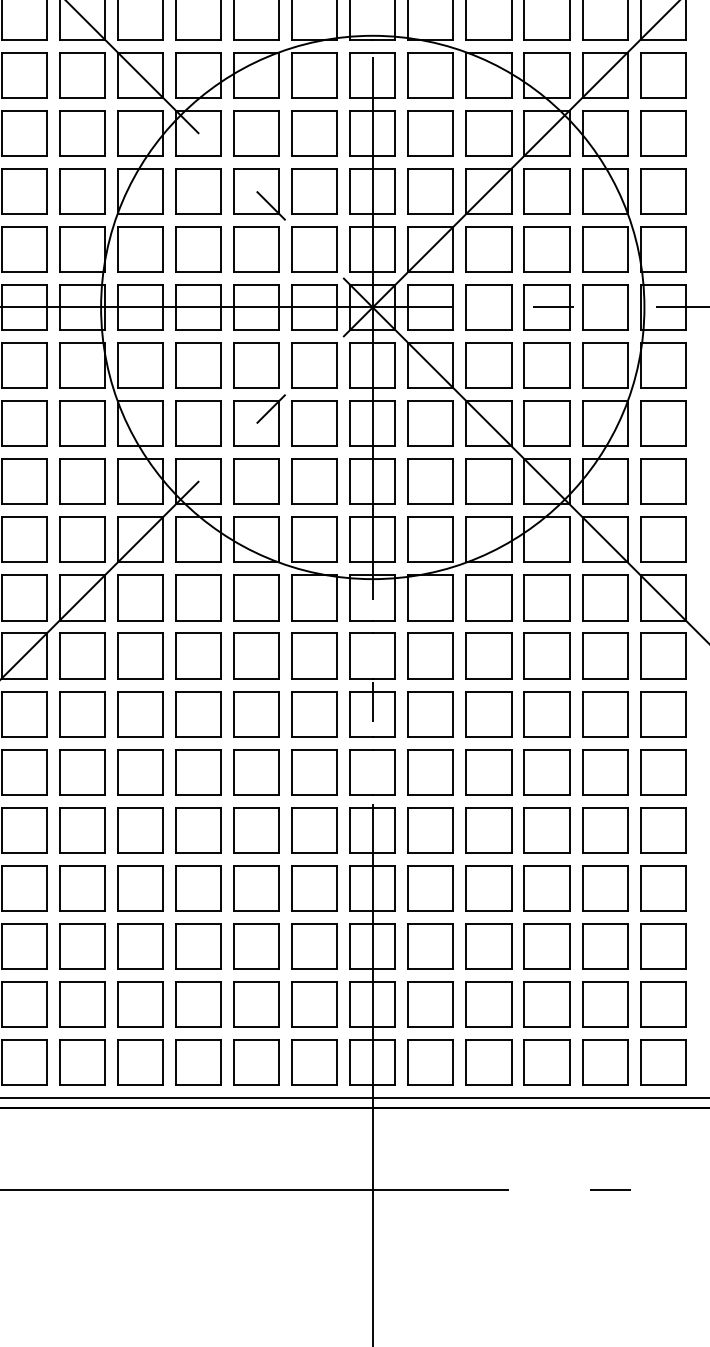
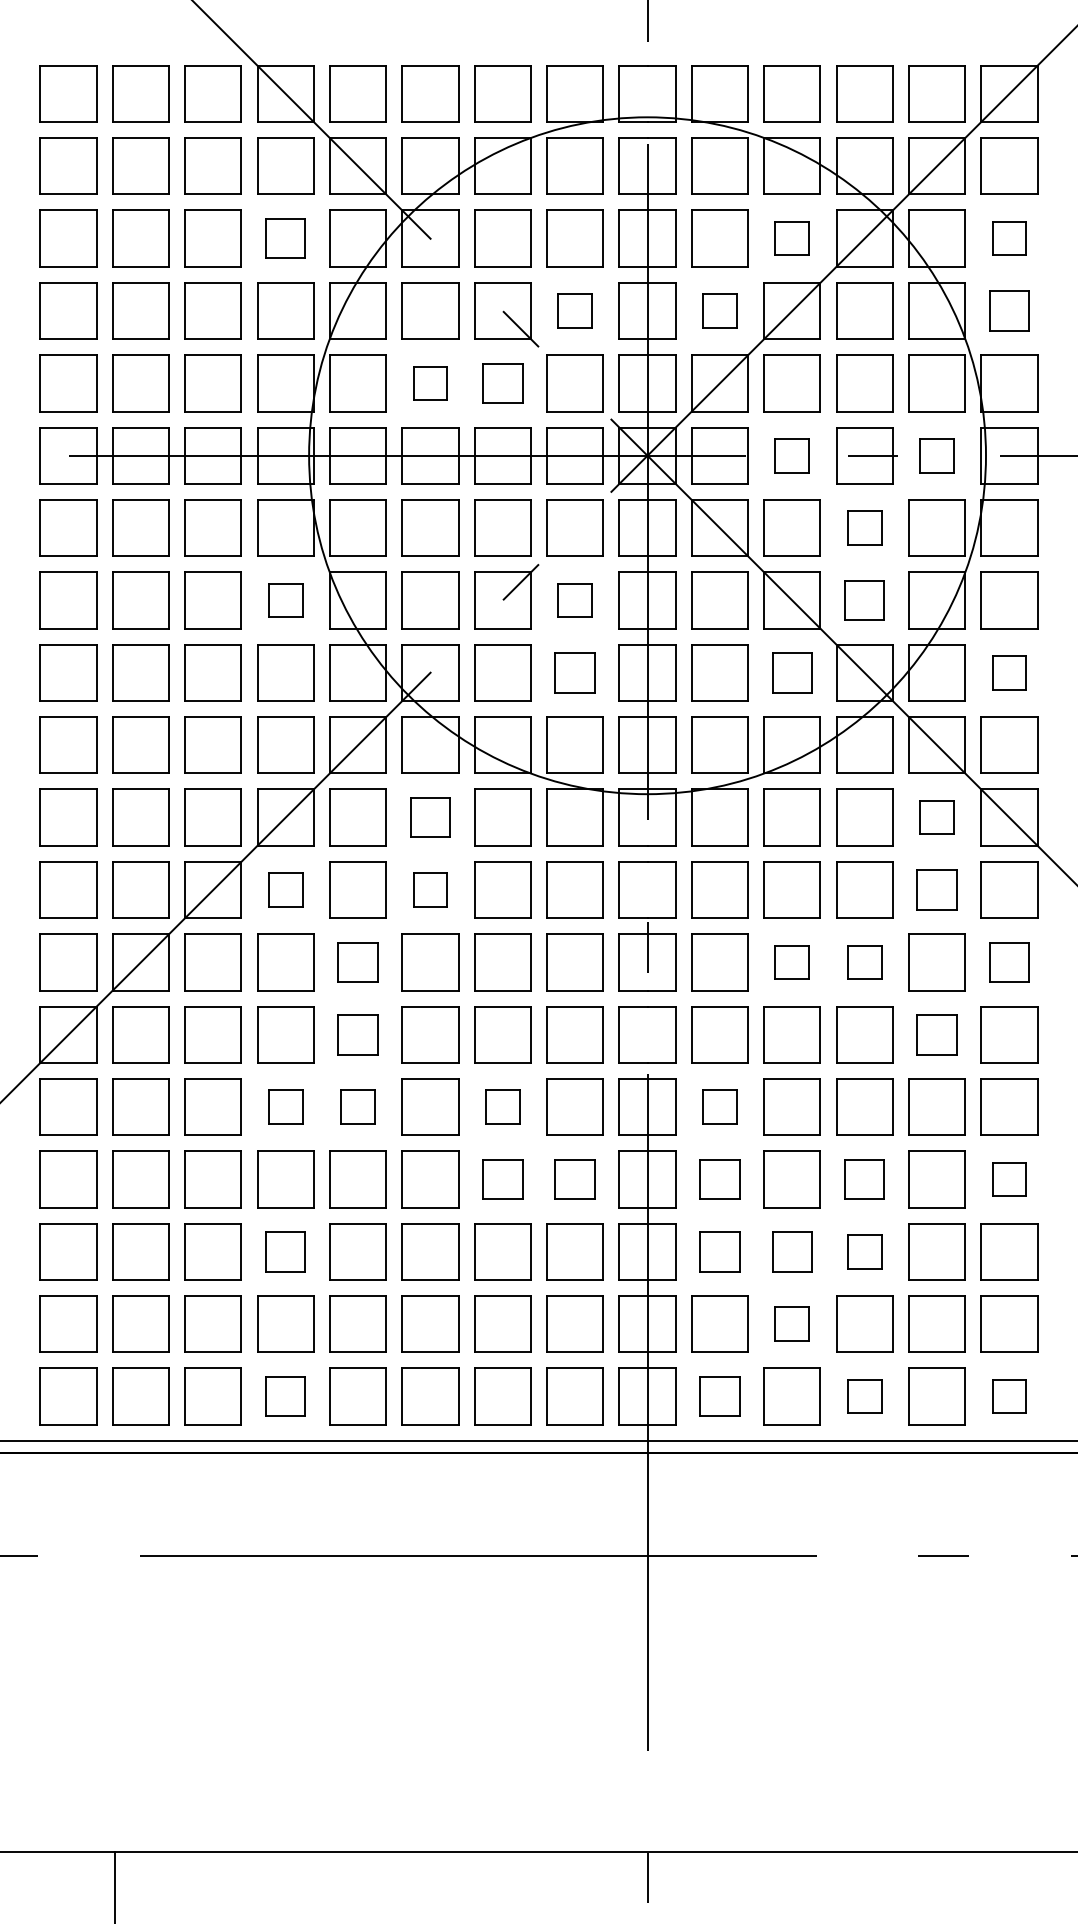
part: (82, 133) -> (285, 238), size x0.7
part: (488, 133) -> (791, 238), size x0.6
part: (663, 133) -> (1009, 238), size x0.6
part: (314, 190) -> (574, 310), size x0.6
part: (430, 190) -> (719, 310), size x0.6
part: (663, 190) -> (1009, 310), size x0.7
part: (198, 249) -> (430, 383), size x0.6
part: (256, 249) -> (502, 383), size x0.7
part: (488, 307) -> (791, 455), size x0.6
part: (604, 307) -> (936, 455), size x0.6
part: (546, 365) -> (864, 527), size x0.6
part: (82, 423) -> (285, 600), size x0.6
part: (314, 423) -> (574, 600), size x0.6
part: (546, 423) -> (864, 600), size x0.7
part: (314, 481) -> (574, 672), size x0.7
part: (488, 481) -> (791, 672), size x0.7
part: (663, 481) -> (1009, 672), size x0.6
part: (198, 597) -> (430, 817), size x0.7
part: (604, 597) -> (936, 817), size x0.6
part: (82, 655) -> (285, 889), size x0.6
part: (198, 655) -> (430, 889), size x0.6
part: (604, 655) -> (936, 889), size x0.7
part: (139, 714) -> (357, 962), size x0.7
part: (488, 714) -> (791, 962), size x0.6
part: (546, 714) -> (864, 962), size x0.6
part: (663, 714) -> (1009, 962), size x0.7
part: (139, 772) -> (357, 1034), size x0.7
part: (604, 772) -> (936, 1034), size x0.7
part: (82, 829) -> (285, 1106), size x0.6
part: (139, 829) -> (357, 1106), size x0.6
part: (256, 829) -> (502, 1106), size x0.6
part: (430, 829) -> (719, 1106), size x0.6
part: (256, 888) -> (502, 1179), size x0.7
part: (314, 888) -> (574, 1179), size x0.7
part: (430, 888) -> (719, 1179), size x0.7
part: (546, 888) -> (864, 1179), size x0.7
part: (663, 888) -> (1009, 1179), size x0.6
part: (82, 946) -> (285, 1251), size x0.7
part: (430, 946) -> (719, 1251), size x0.7
part: (488, 946) -> (791, 1251), size x0.7
part: (546, 946) -> (864, 1251), size x0.6
part: (488, 1004) -> (791, 1323), size x0.6
part: (82, 1062) -> (285, 1396), size x0.7
part: (430, 1062) -> (719, 1396), size x0.7
part: (546, 1062) -> (864, 1396), size x0.6
part: (663, 1062) -> (1009, 1396), size x0.6

